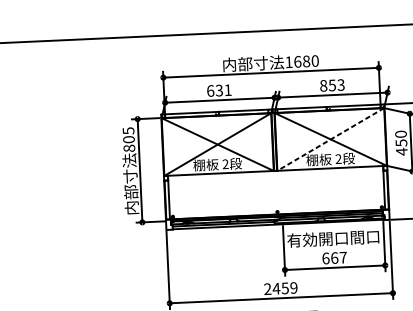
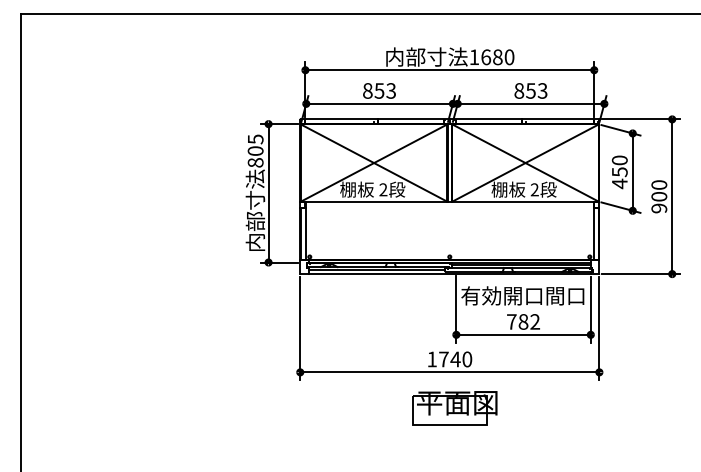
text: (219, 90) -> (379, 90), 631 -> 853
line: (330, 139) -> (525, 163), dashed -> solid
text: (334, 257) -> (523, 321), 667 -> 782
text: (280, 288) -> (449, 359), 2459 -> 1740

